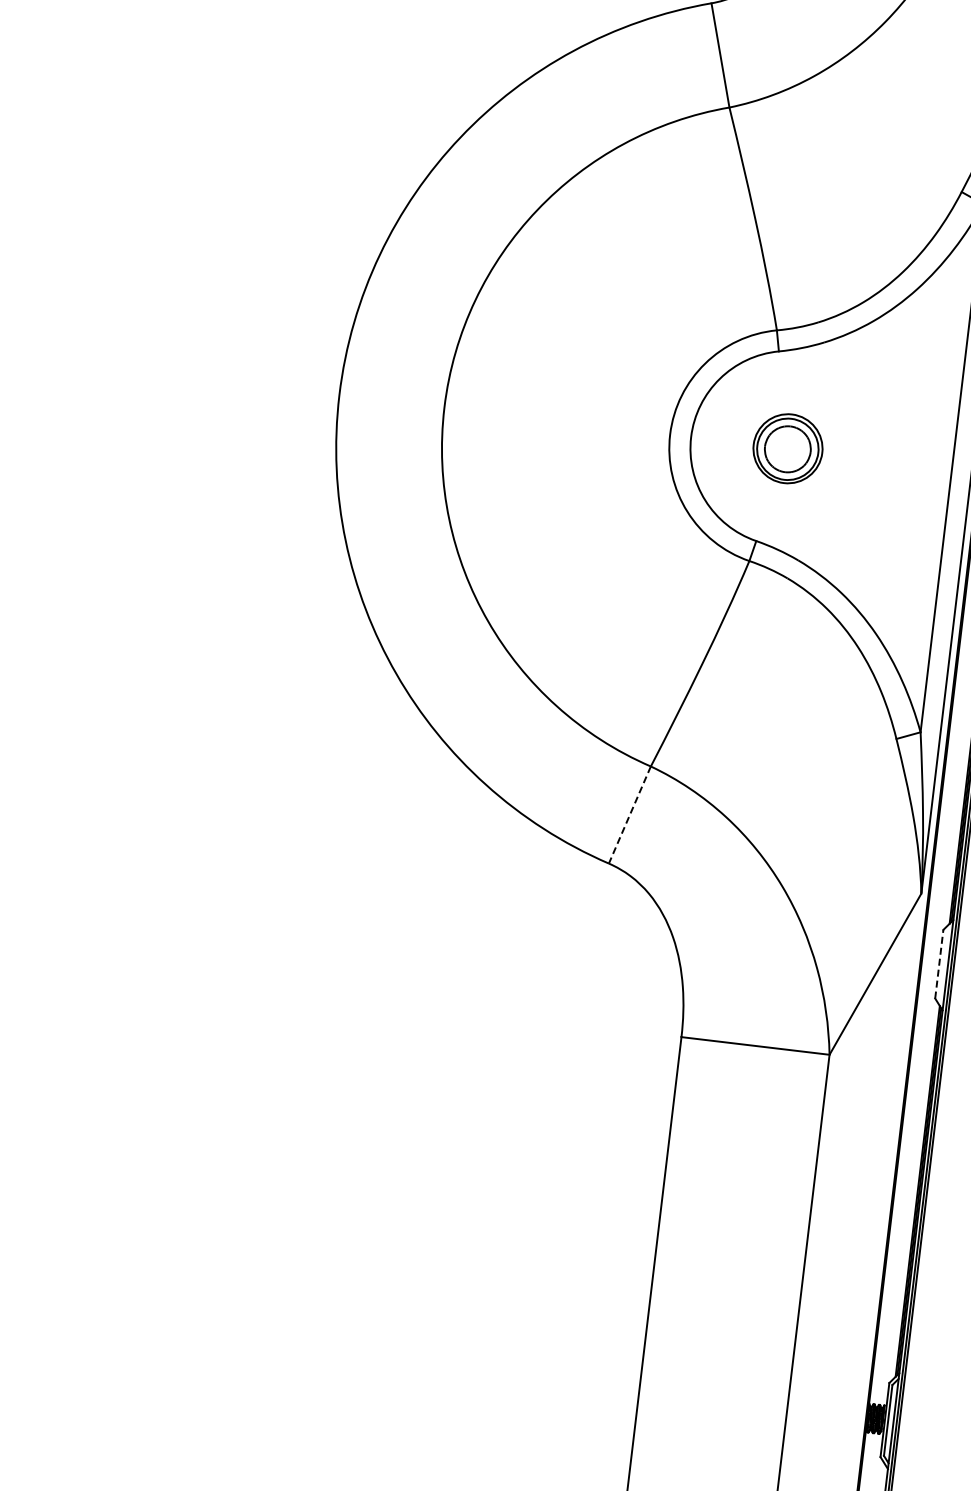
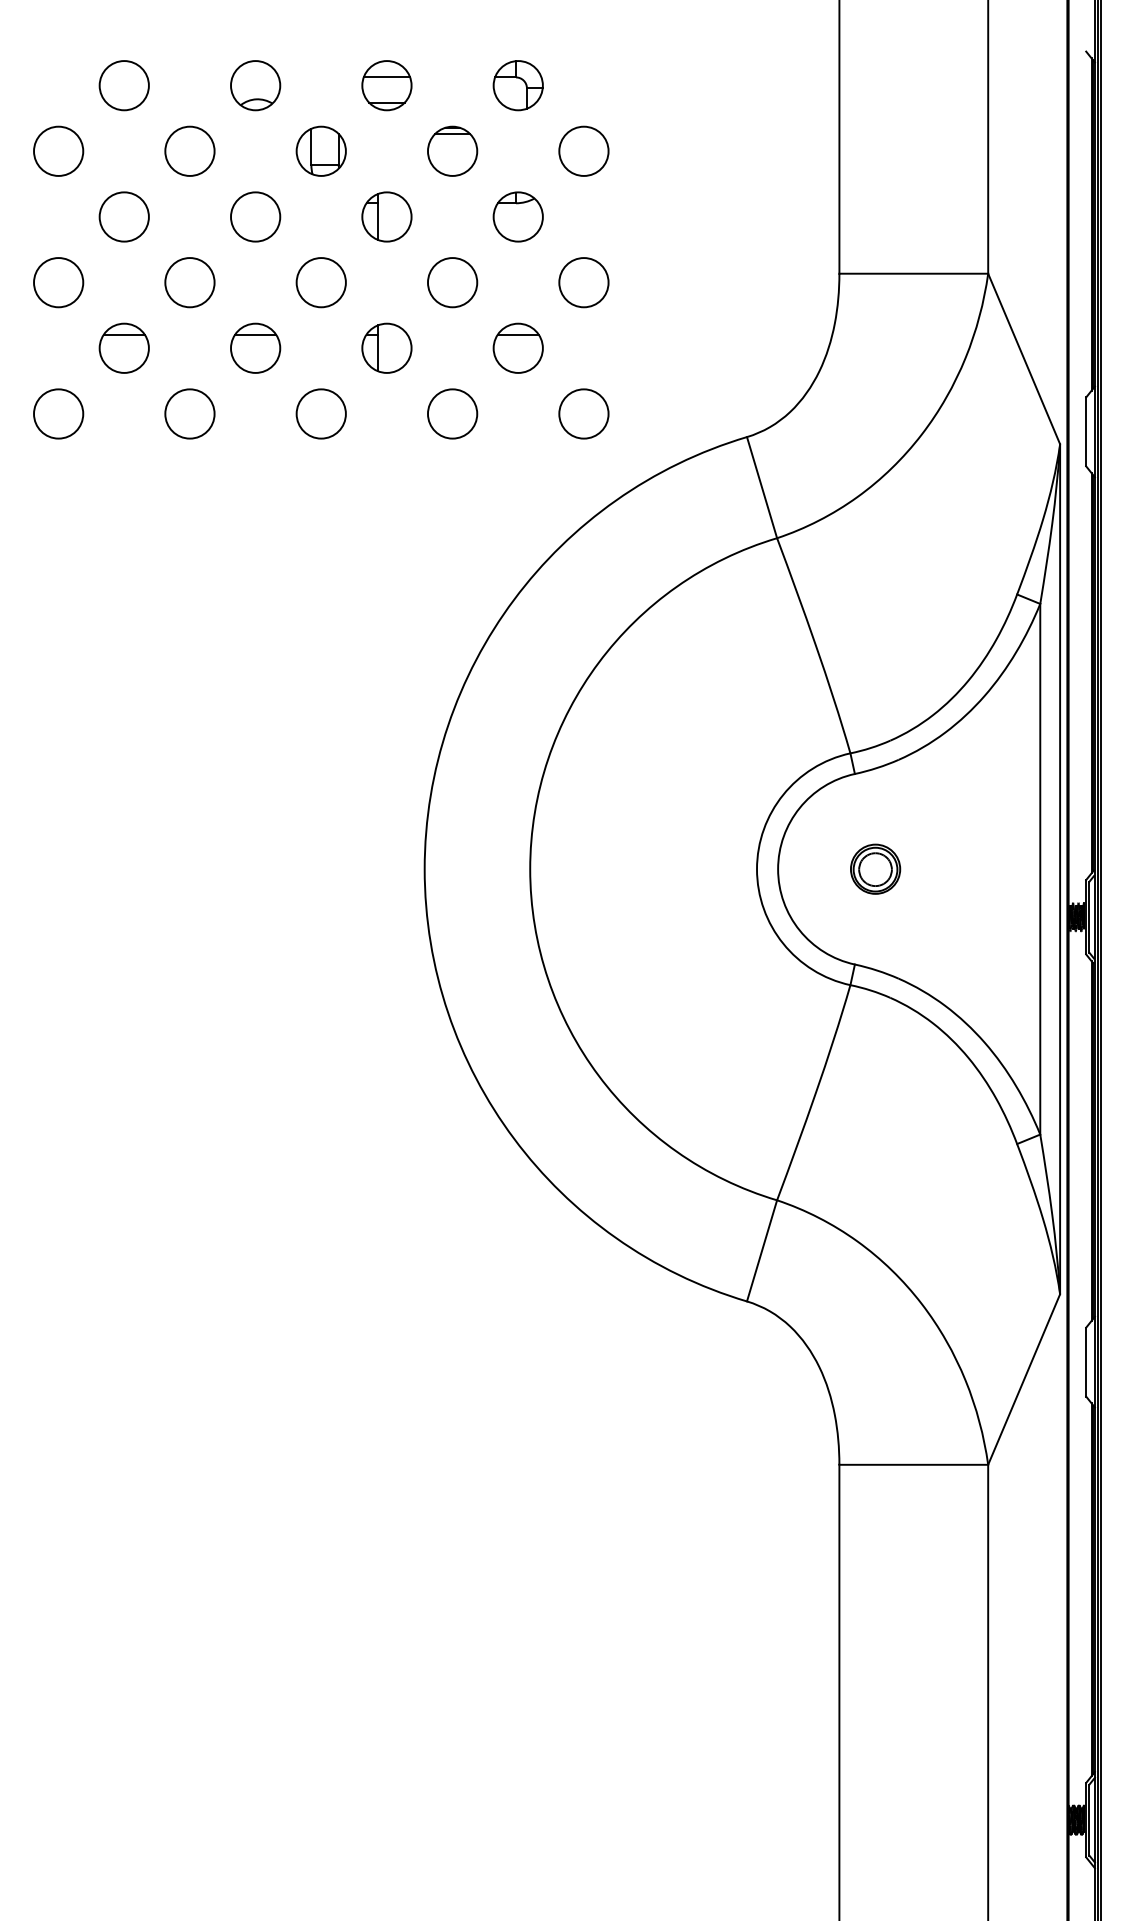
part: (788, 447) -> (875, 868), size x0.71
line: (630, 814) -> (762, 1250), dashed -> solid
line: (939, 963) -> (1086, 1361), dashed -> solid

